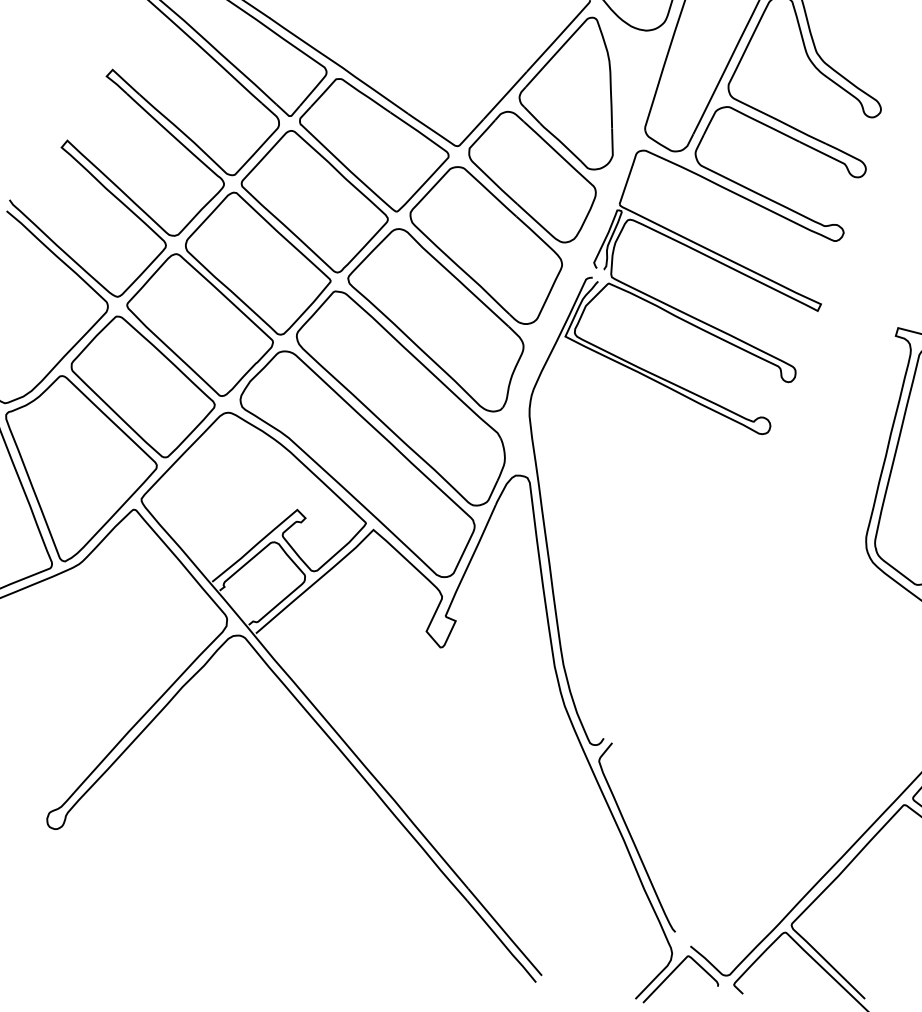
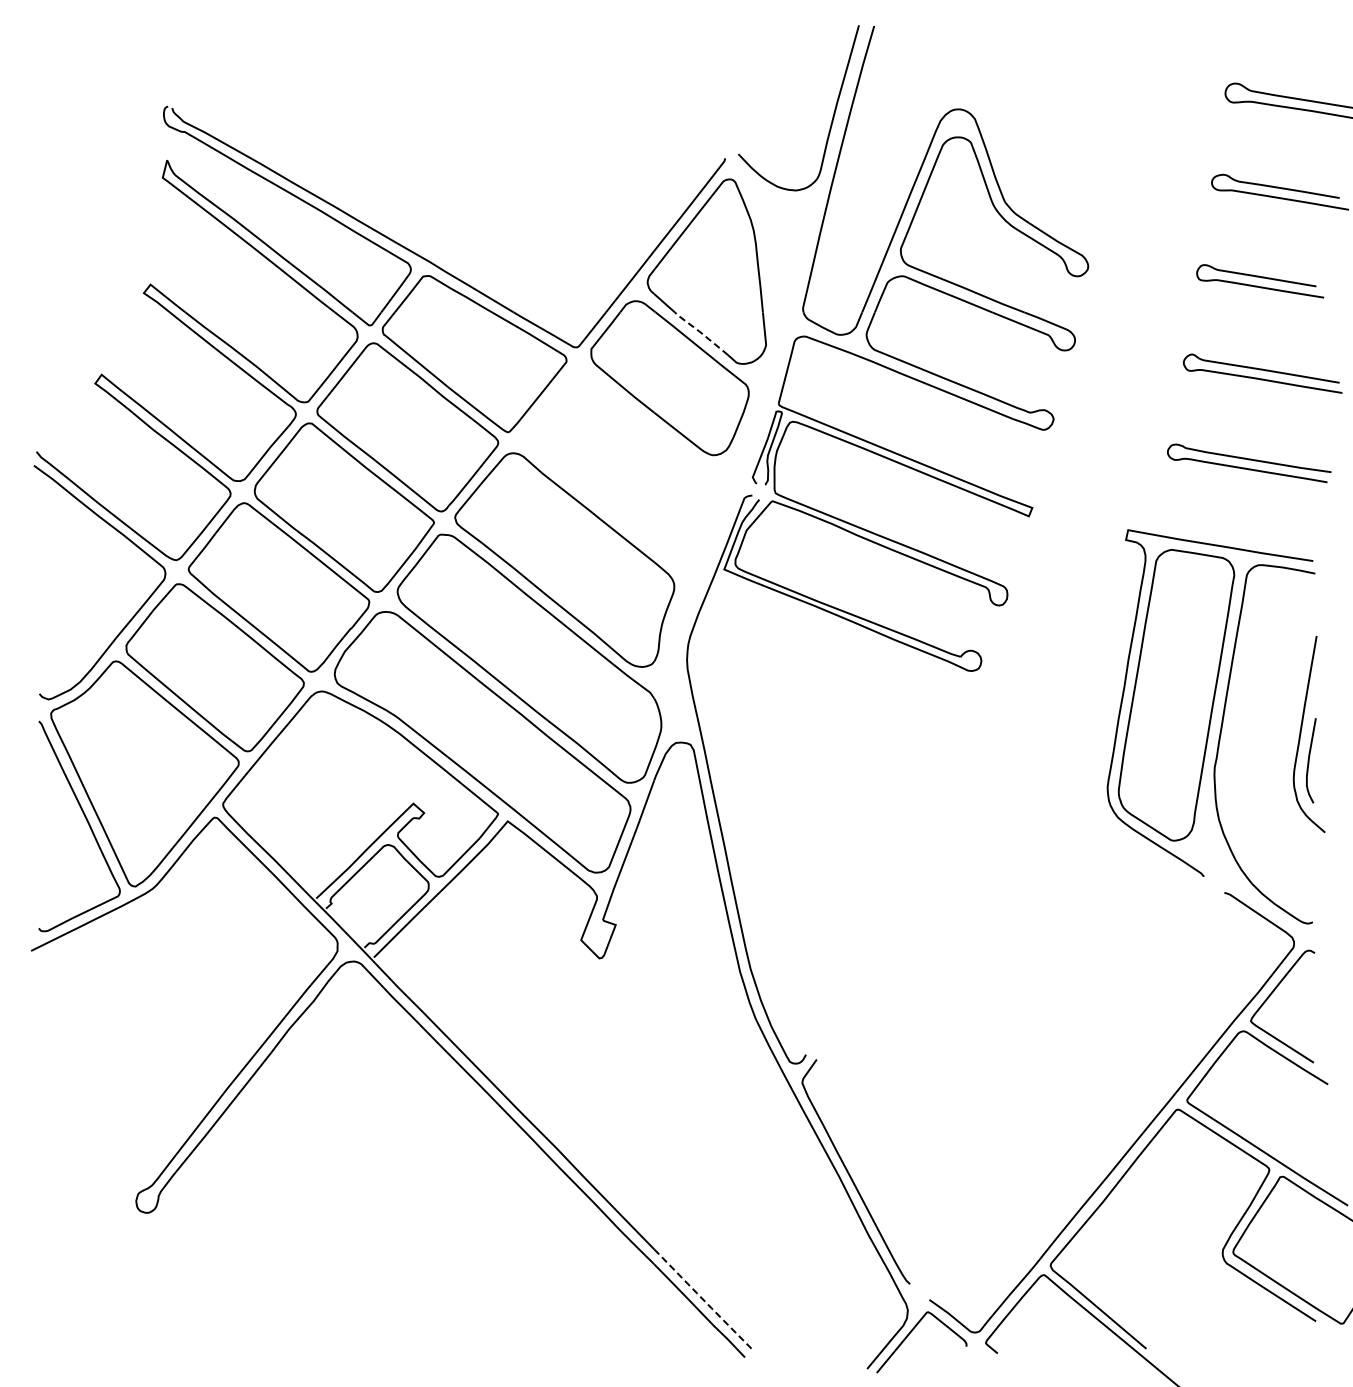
line: (559, 141) -> (700, 332), solid -> dashed
part: (485, 244) -> (619, 464), removed
line: (504, 932) -> (702, 1299), solid -> dashed

